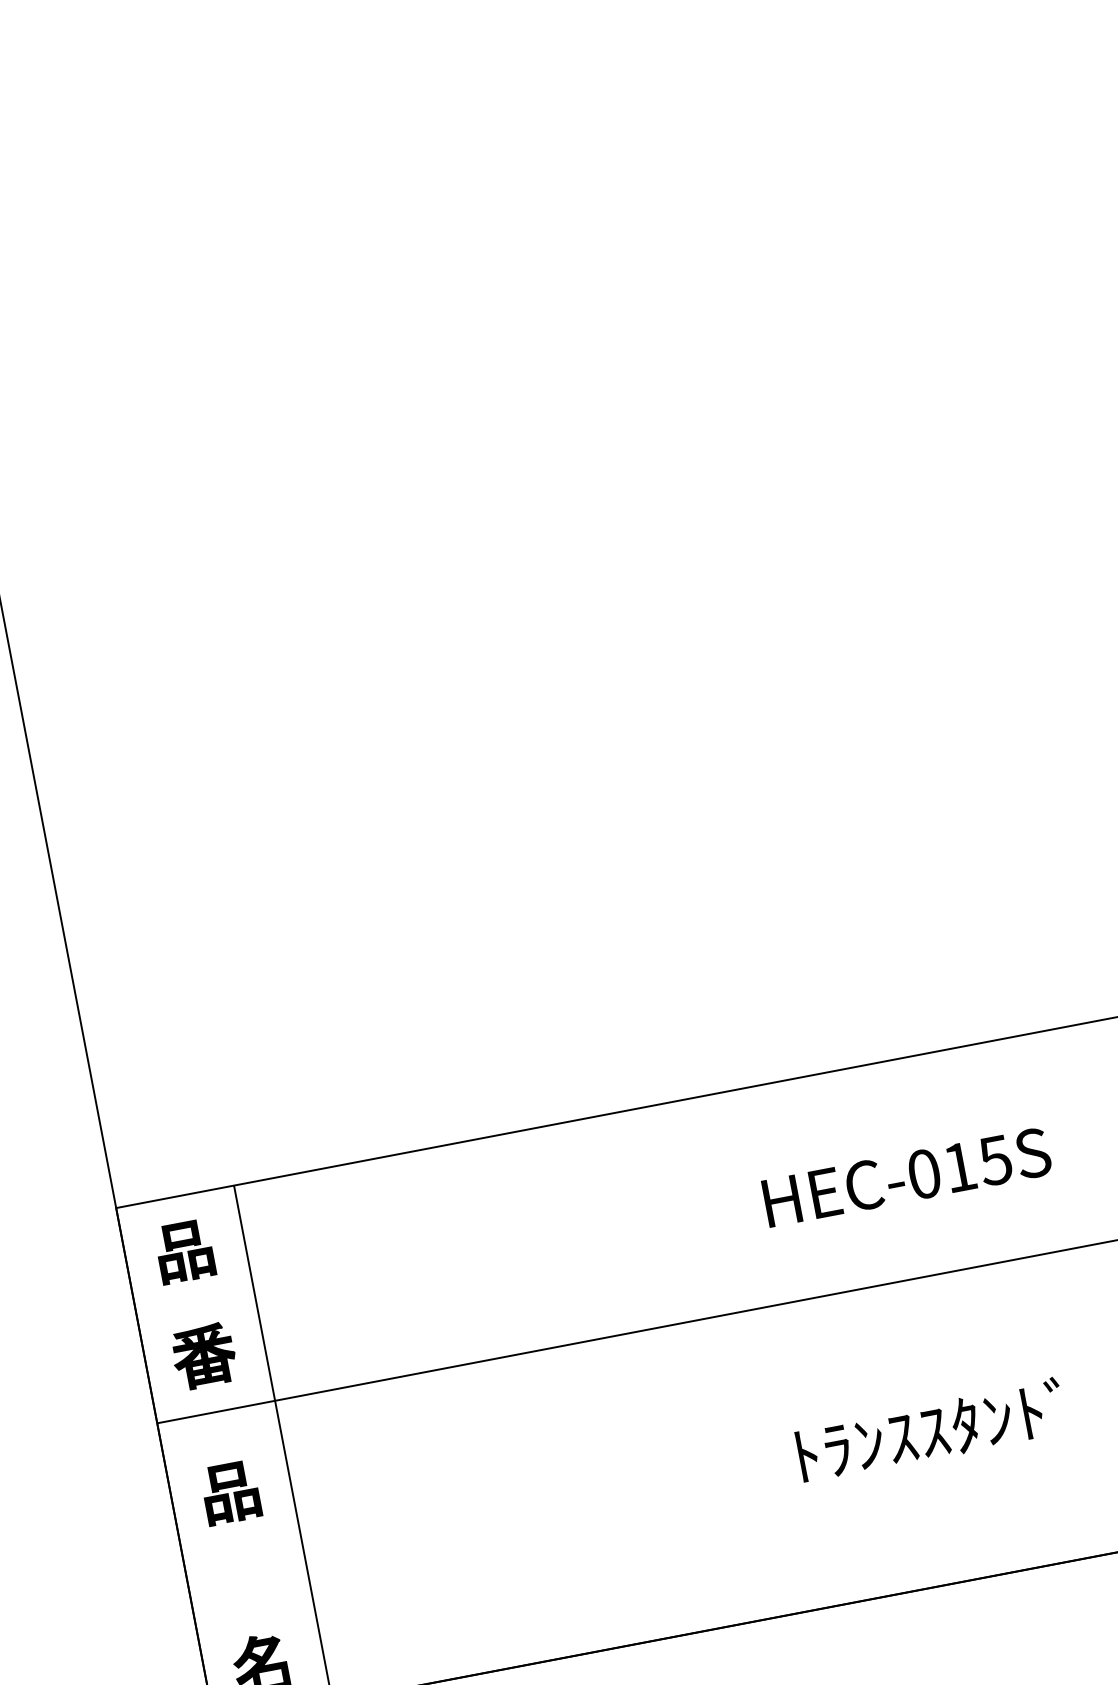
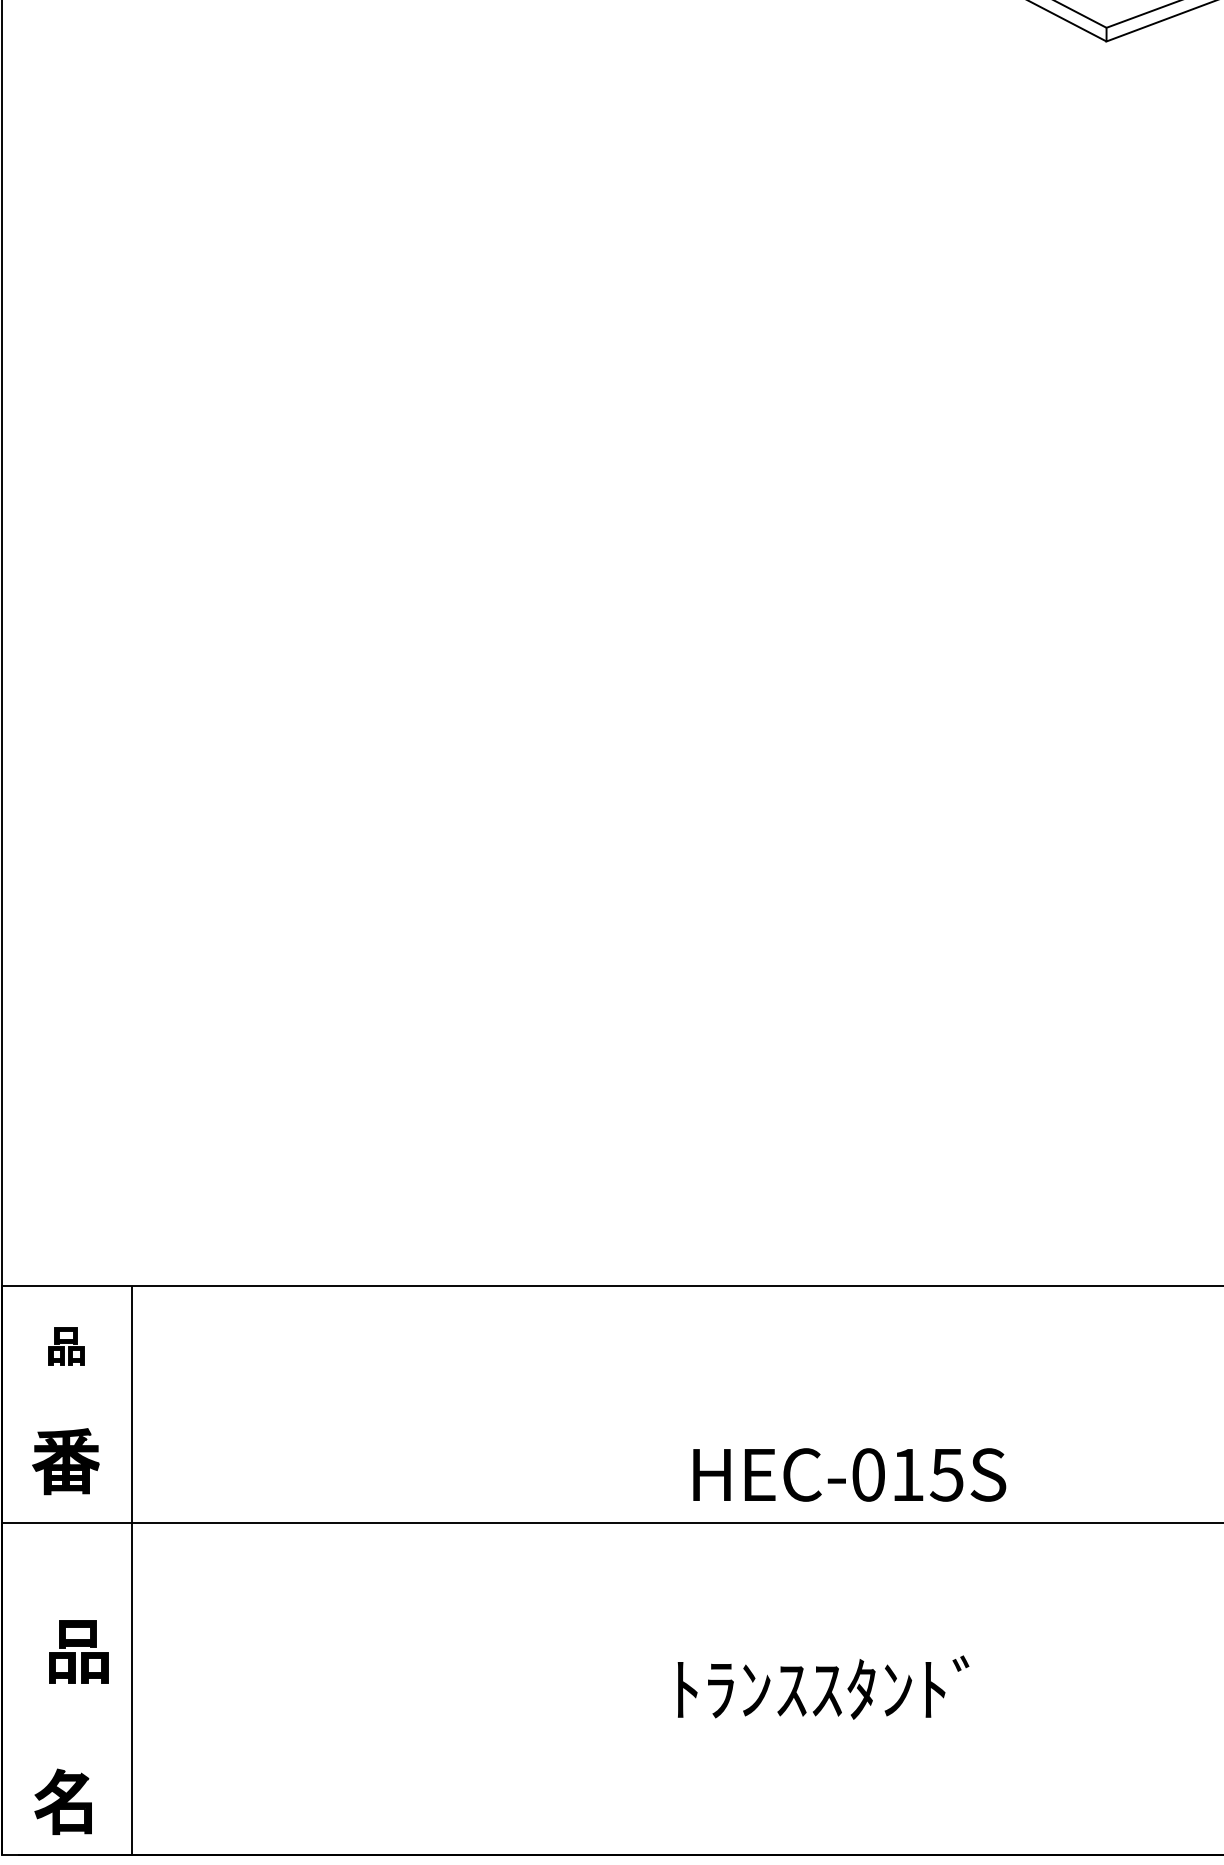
text: (906, 1176) -> (849, 1474), moved
part: (184, 1251) -> (66, 1346), size x0.6
part: (230, 1492) -> (78, 1651), moved

